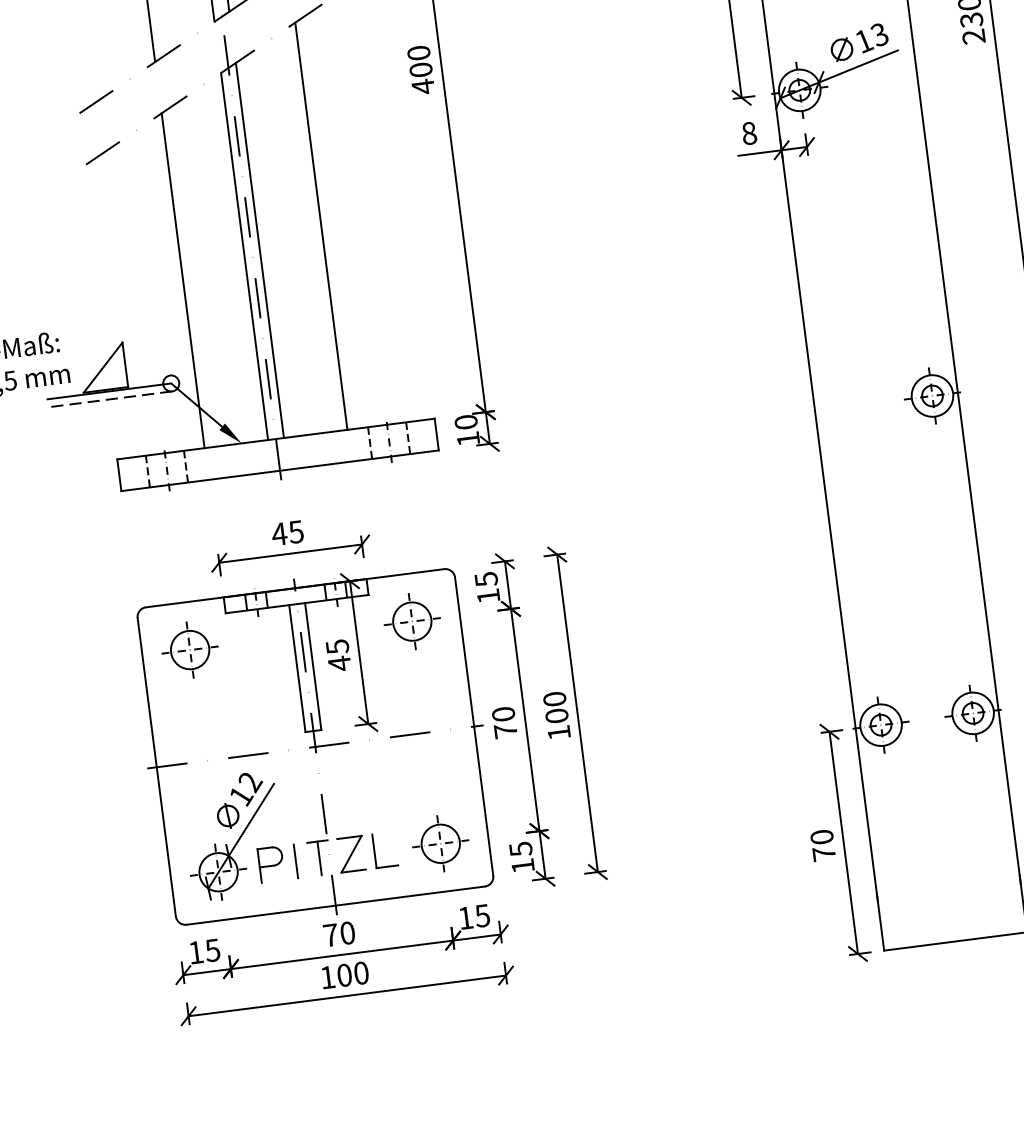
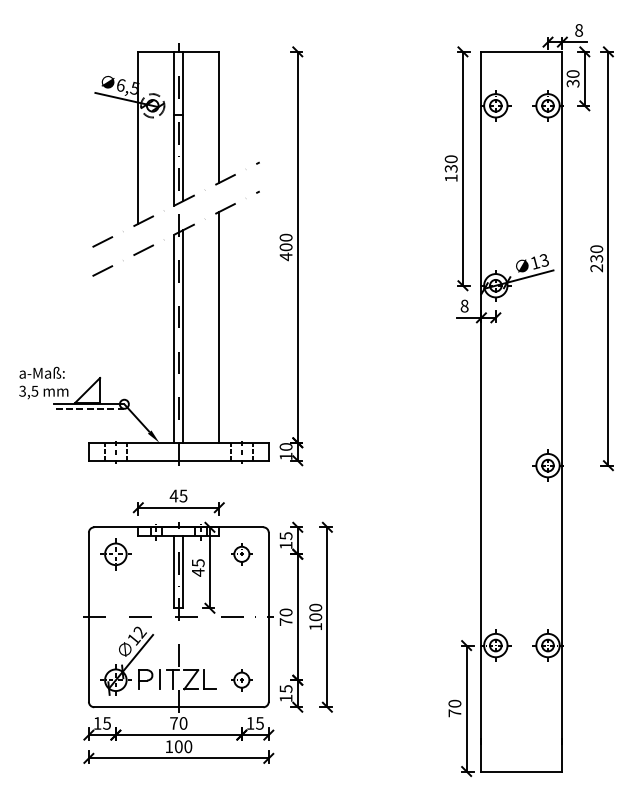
line: (183, 280) -> (138, 347), removed
part: (411, 622) -> (241, 554), size x0.7
part: (440, 842) -> (241, 679), size x0.7

